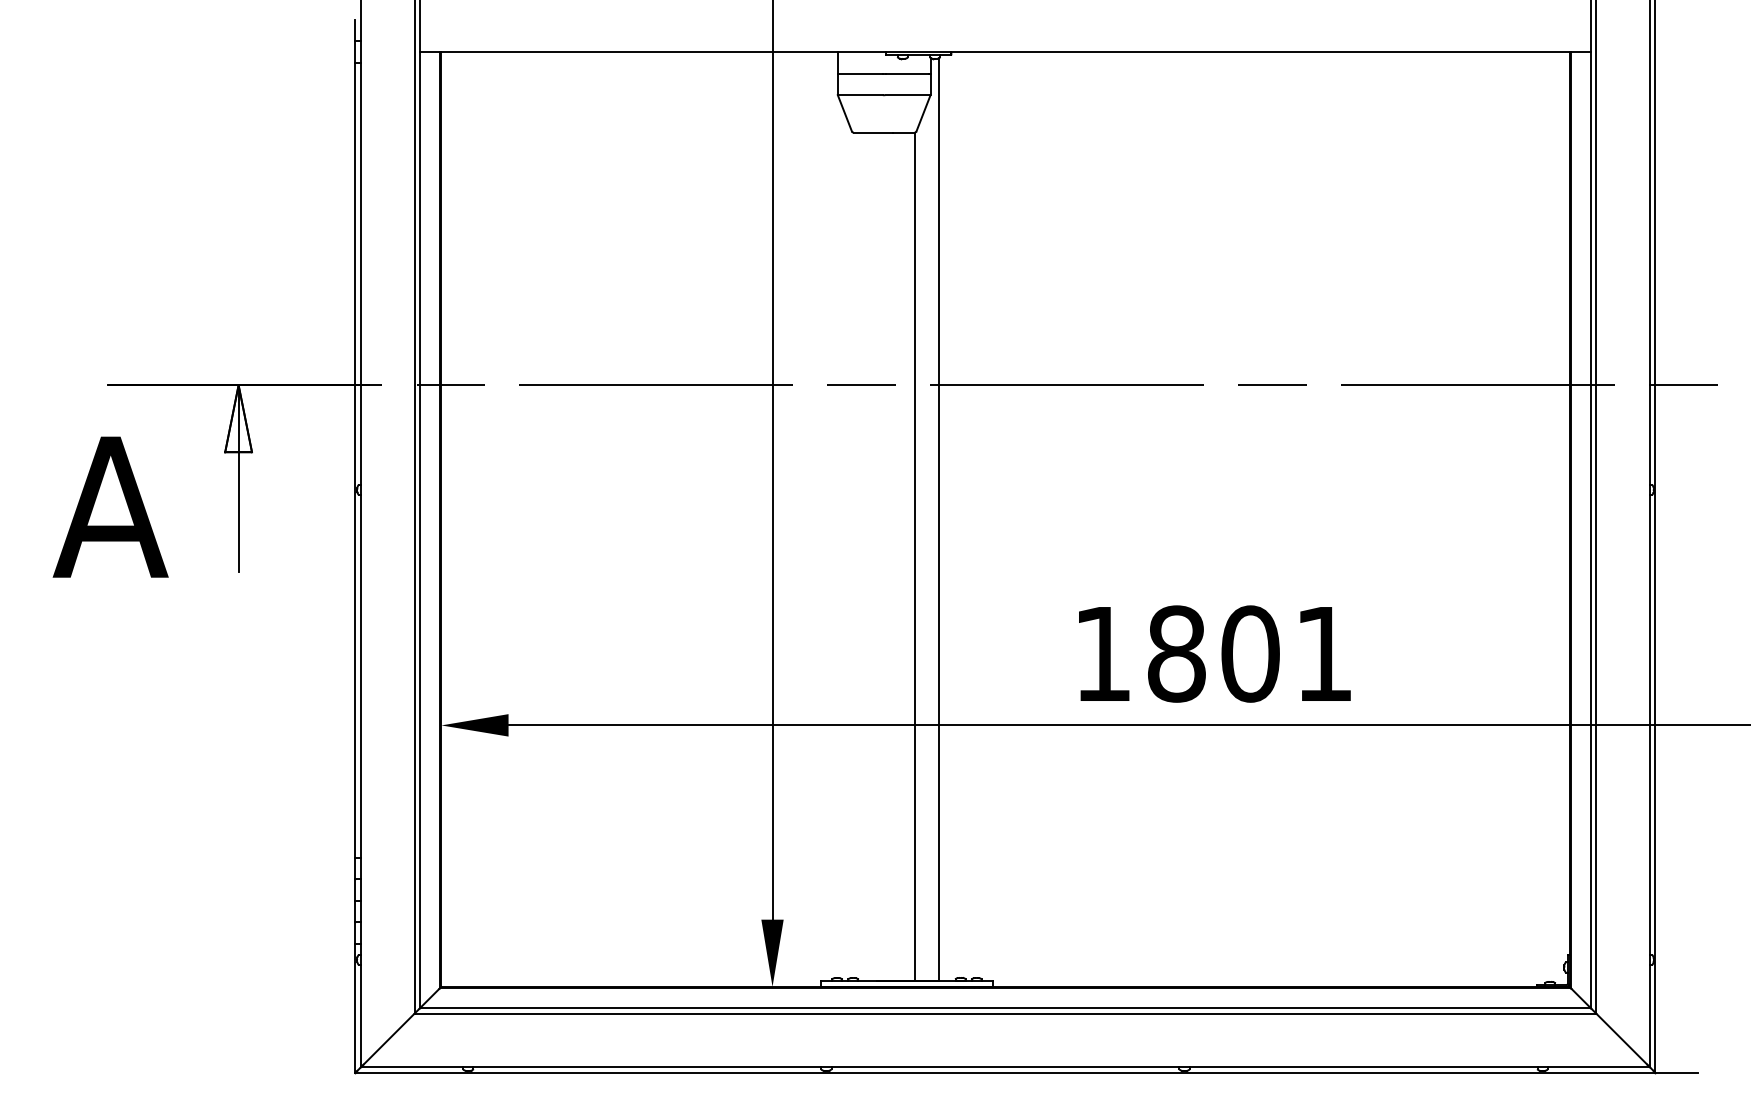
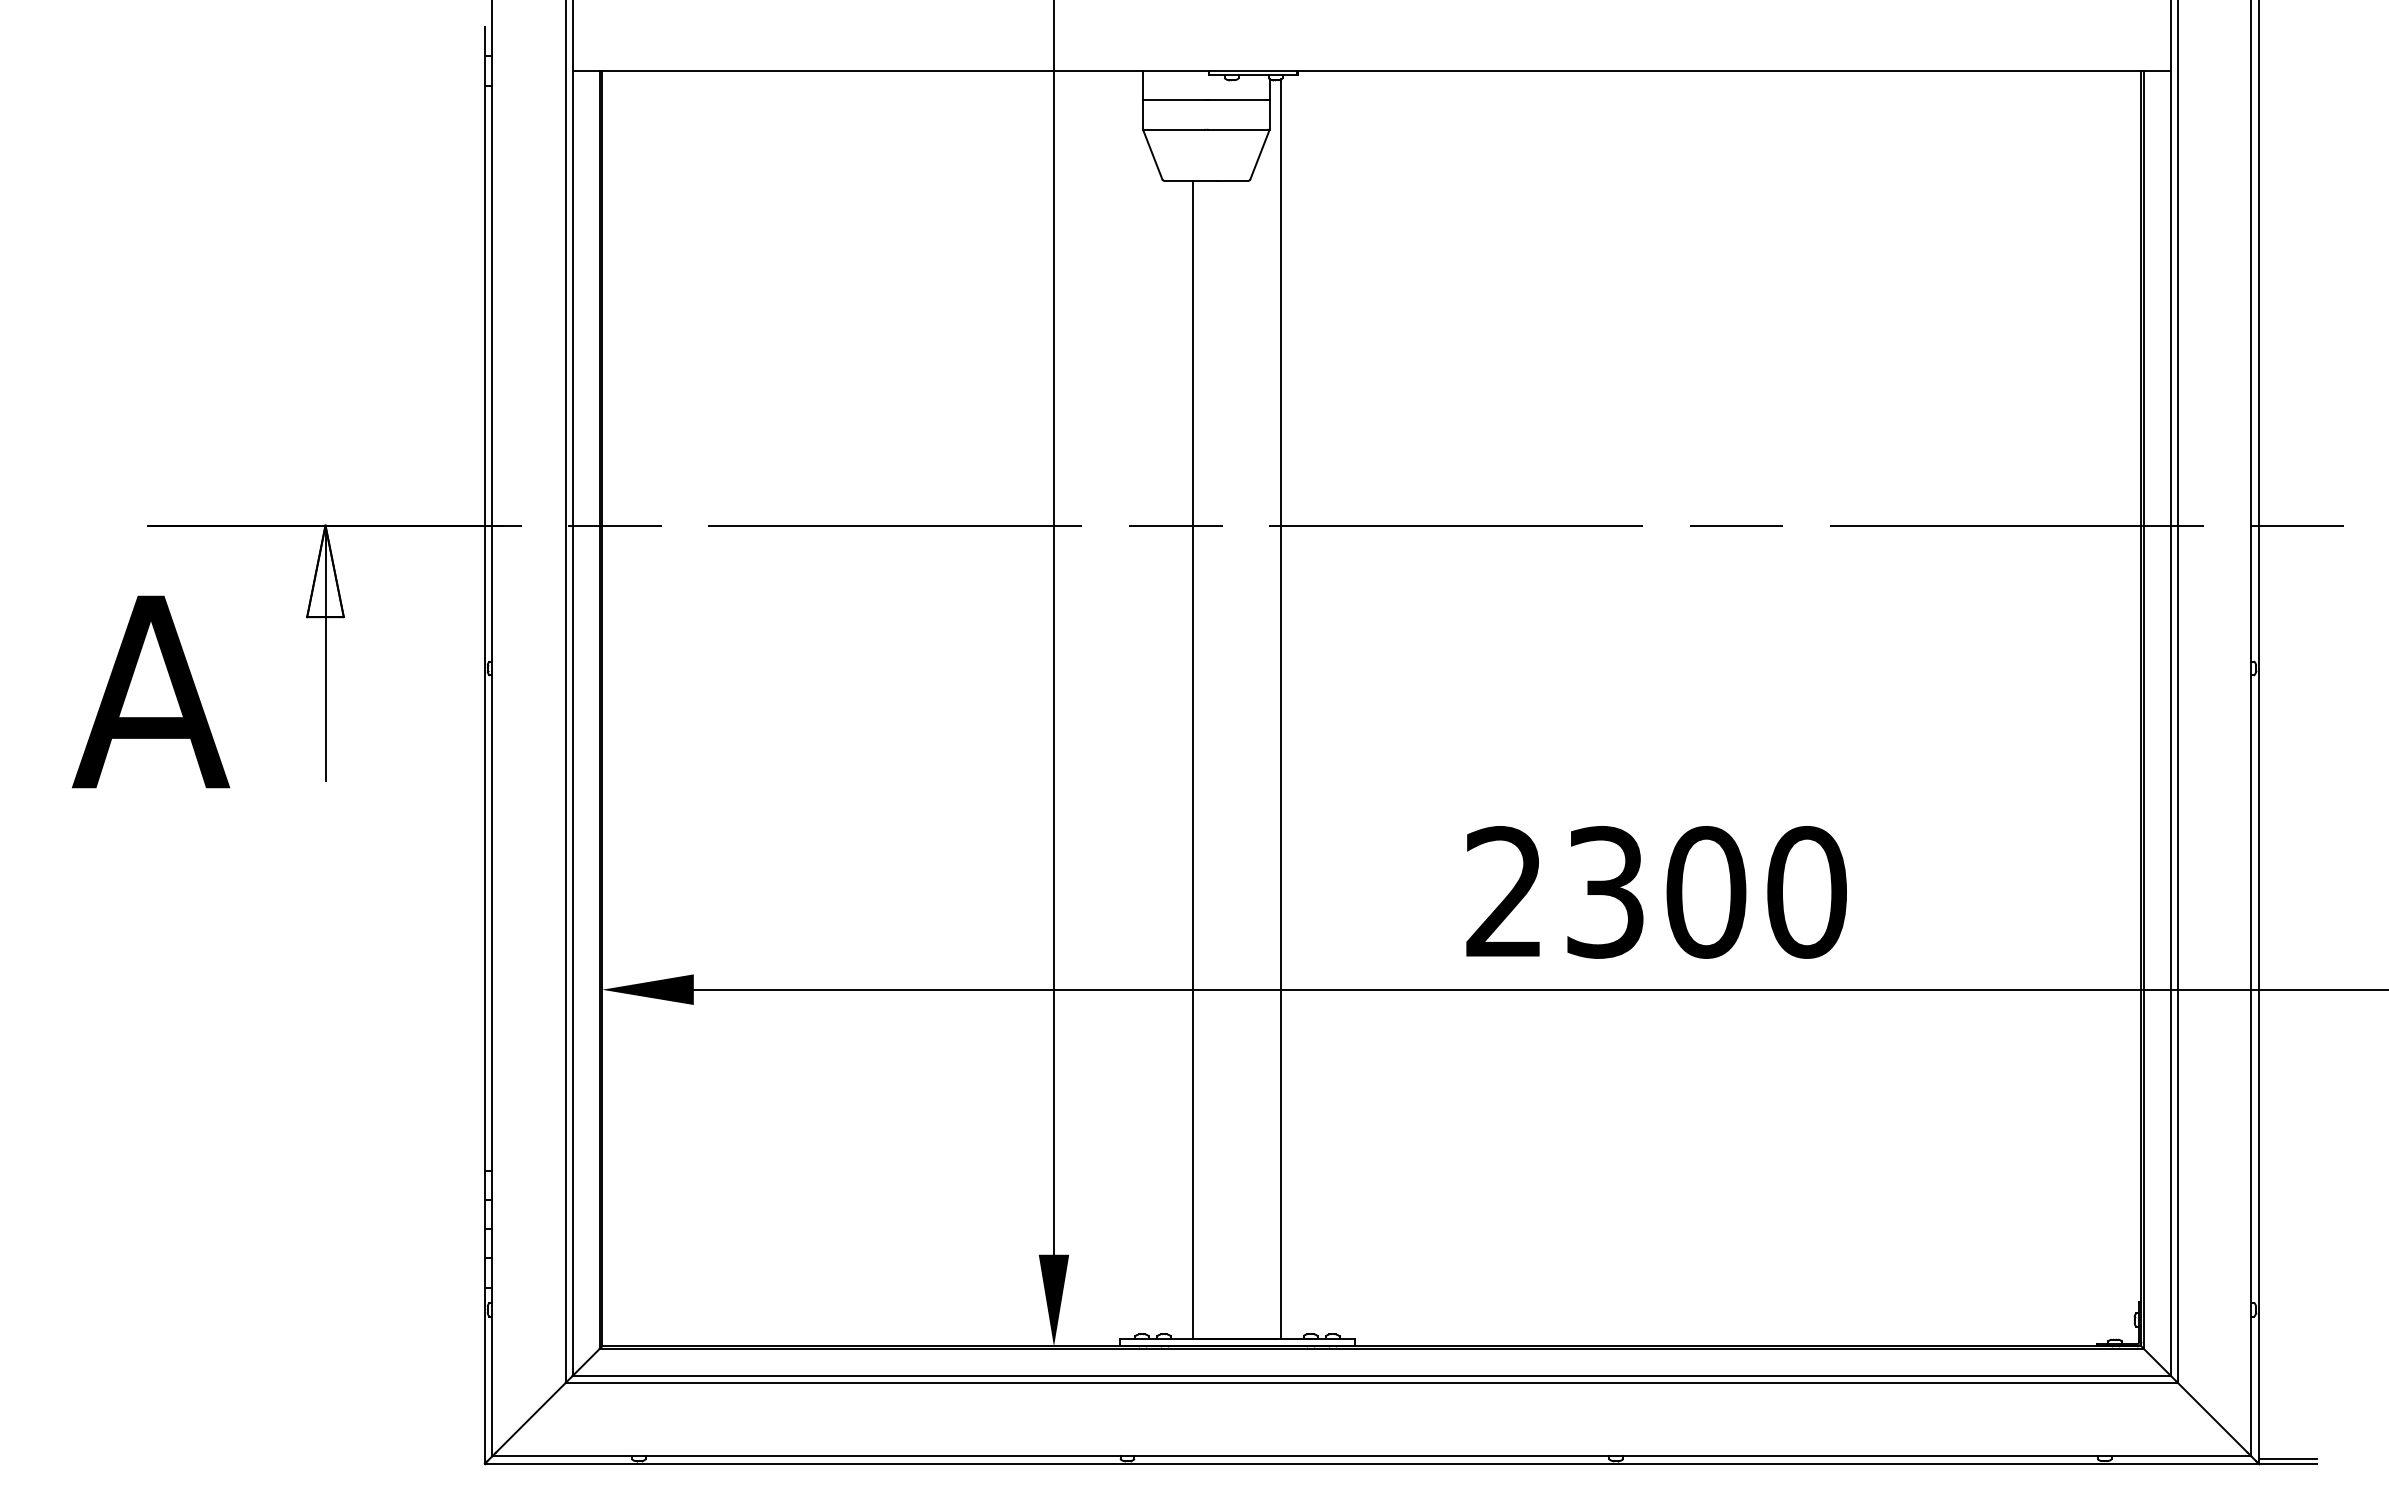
line: (915, 557) -> (1193, 760), moved
text: (1214, 654) -> (1656, 892), 1801 -> 2300
line: (1676, 1069) -> (2287, 1459), added

